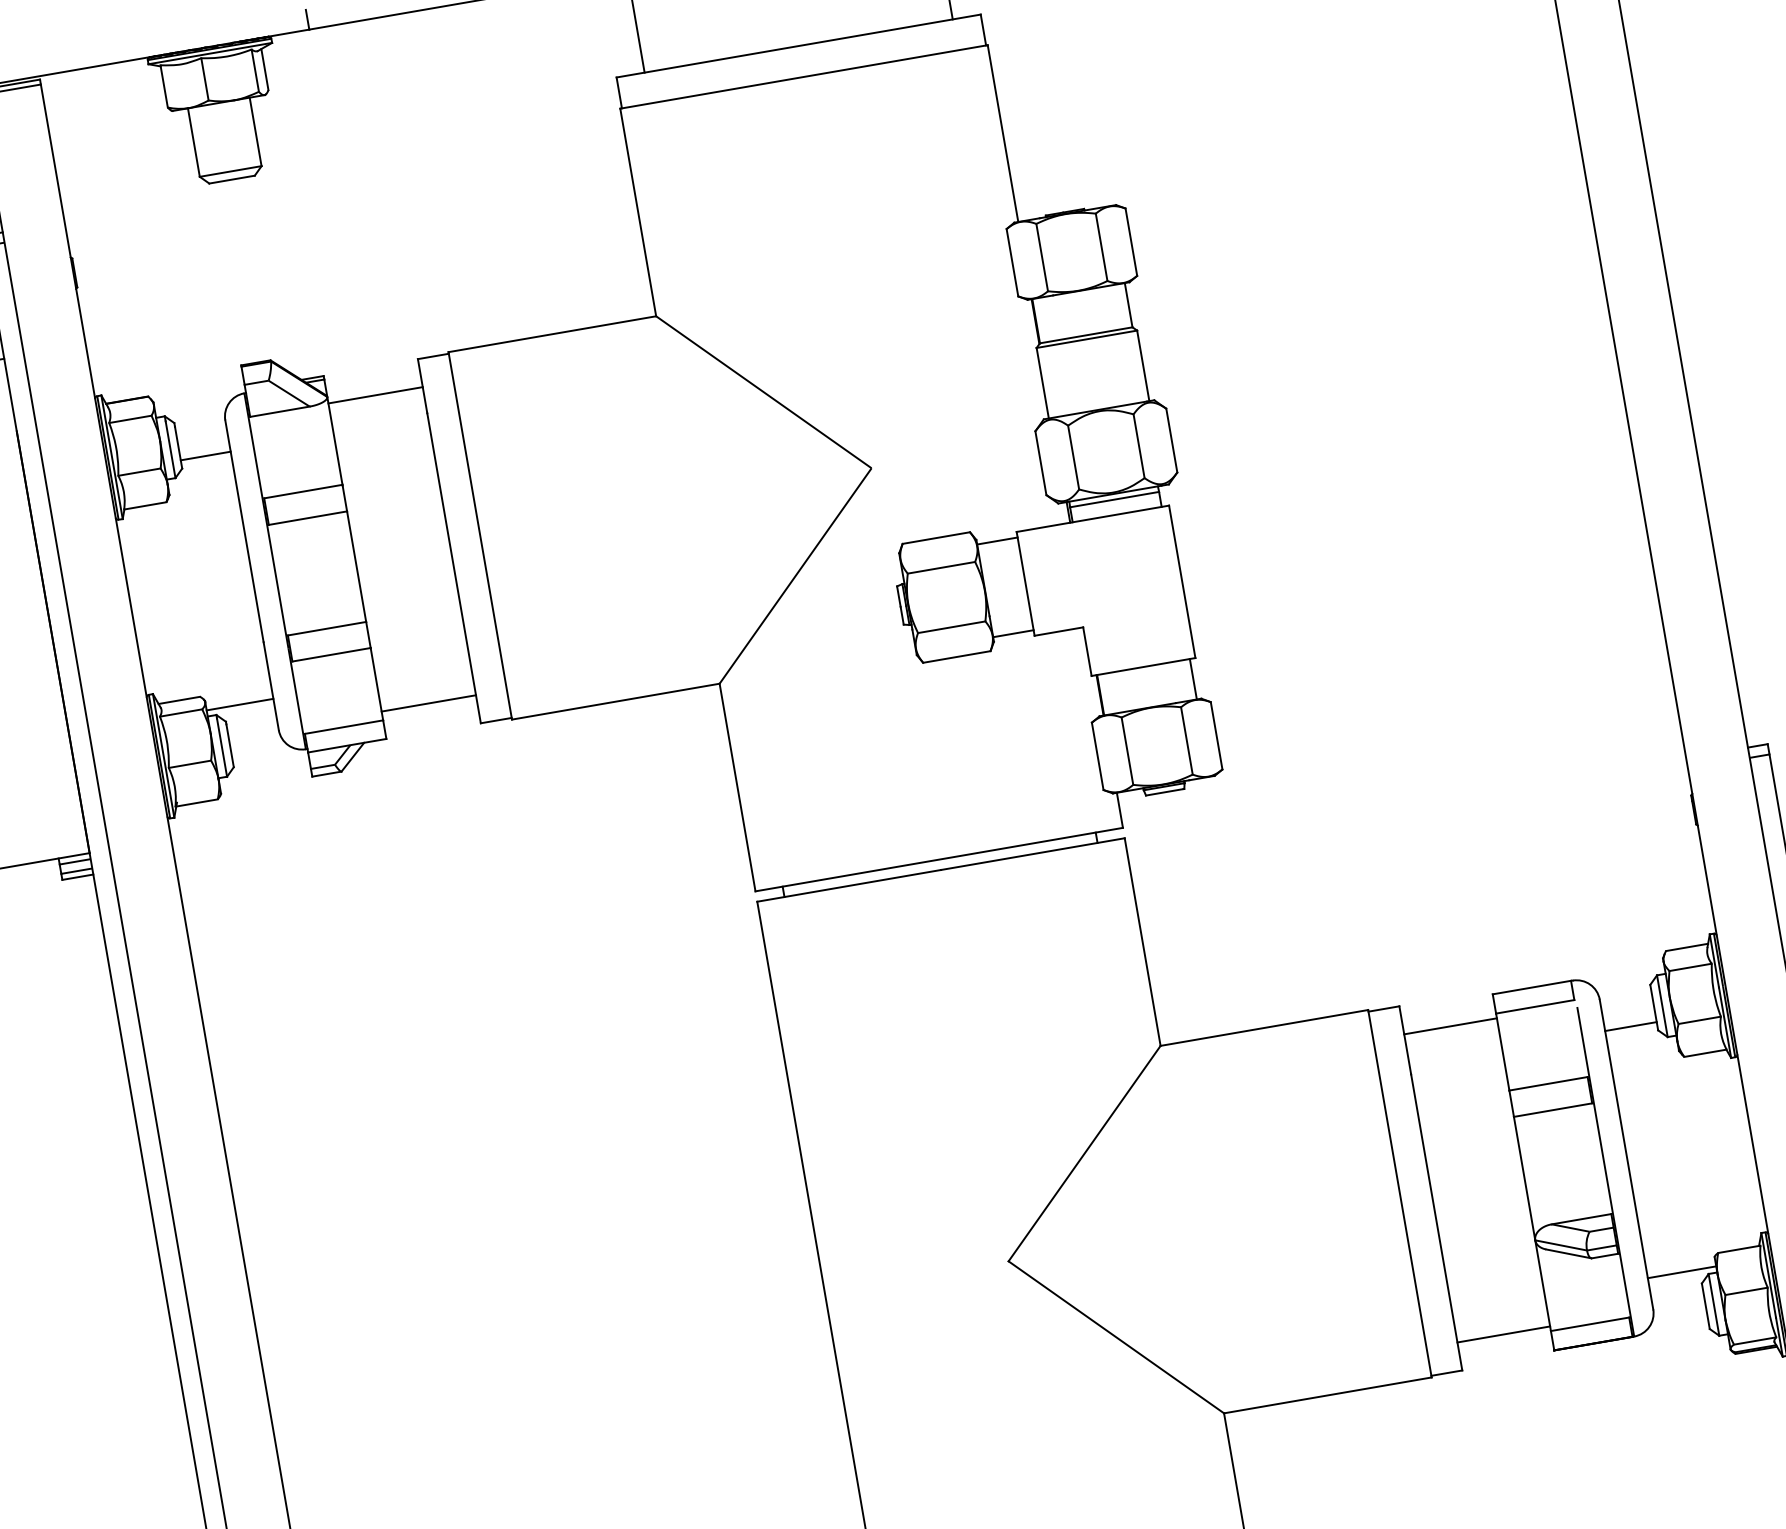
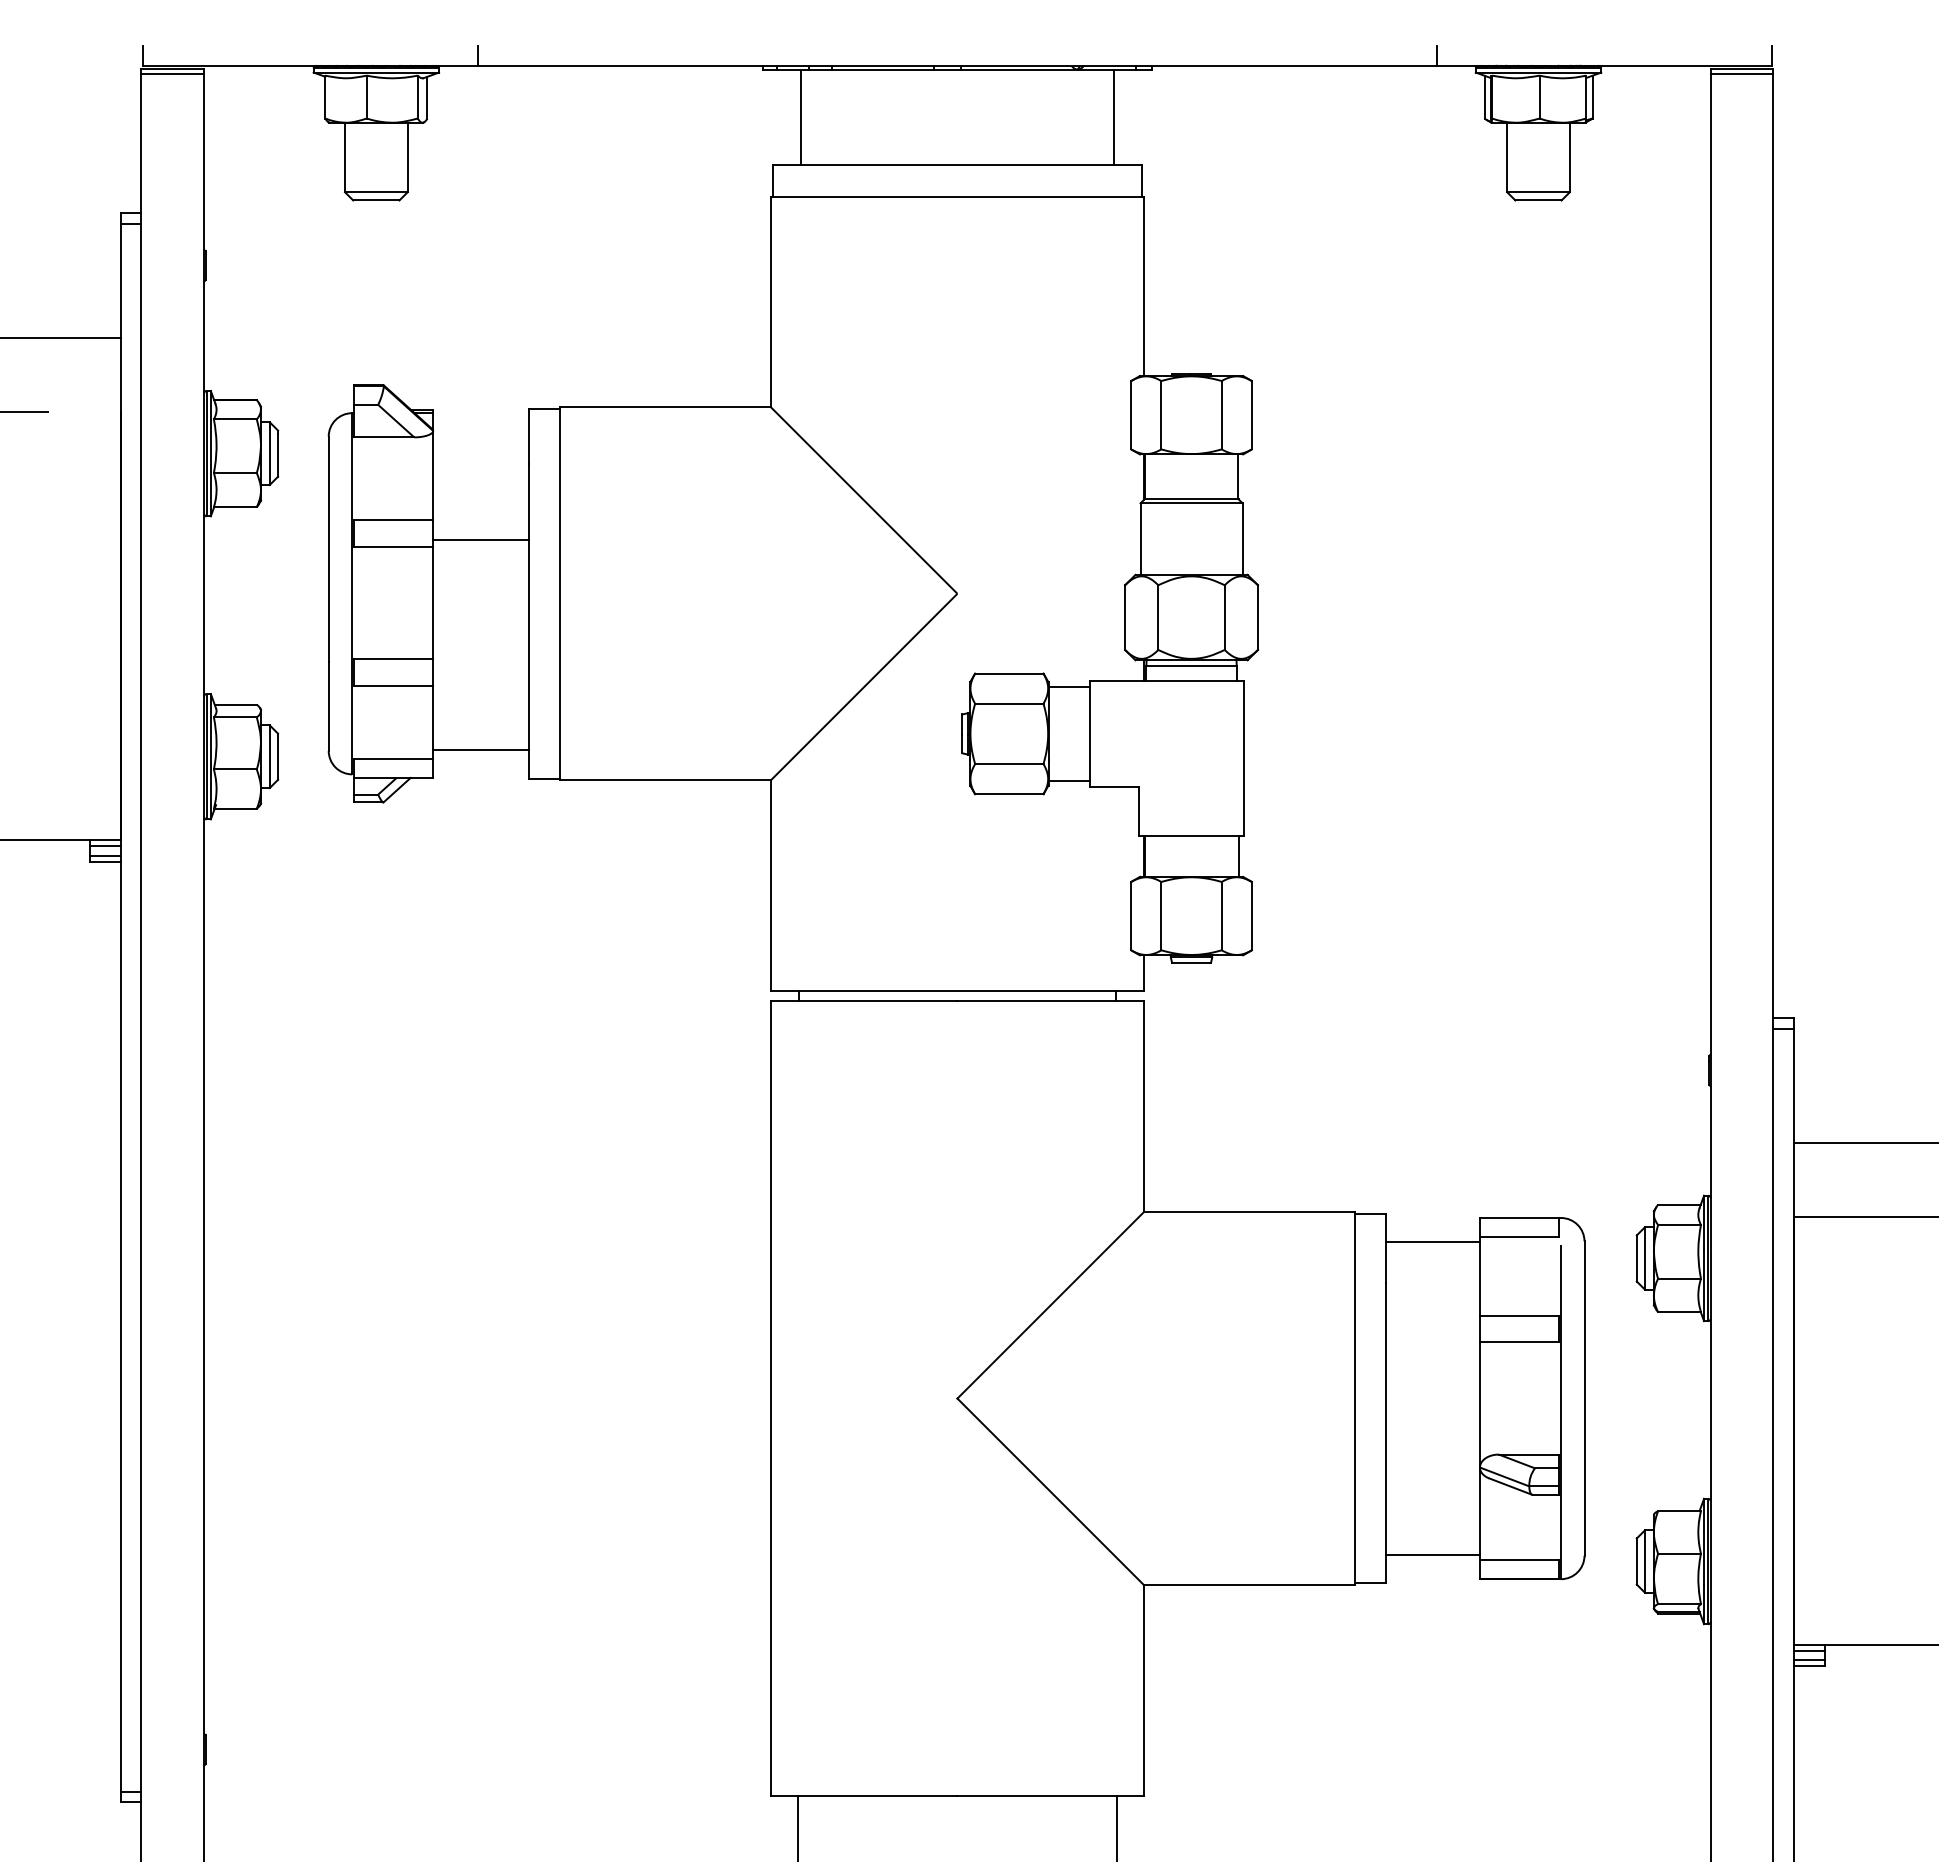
line: (375, 395) -> (480, 540), moved
line: (205, 456) -> (303, 468), removed
line: (239, 705) -> (294, 719), removed
line: (1630, 1026) -> (1610, 1273), removed
line: (1681, 1272) -> (1618, 1524), removed

